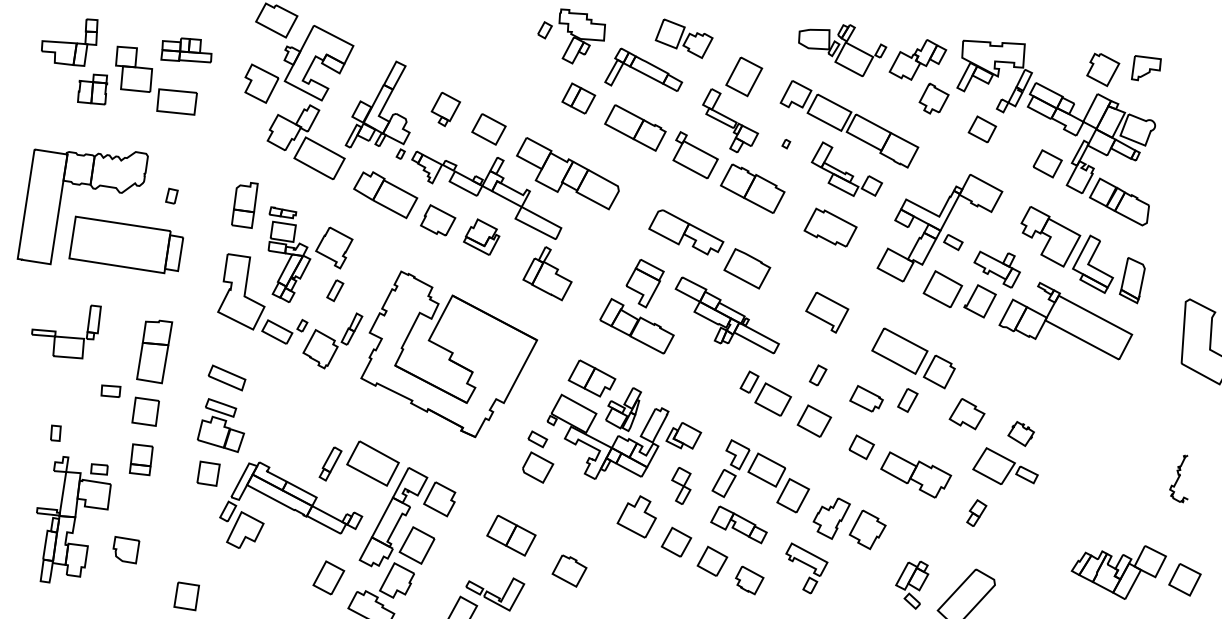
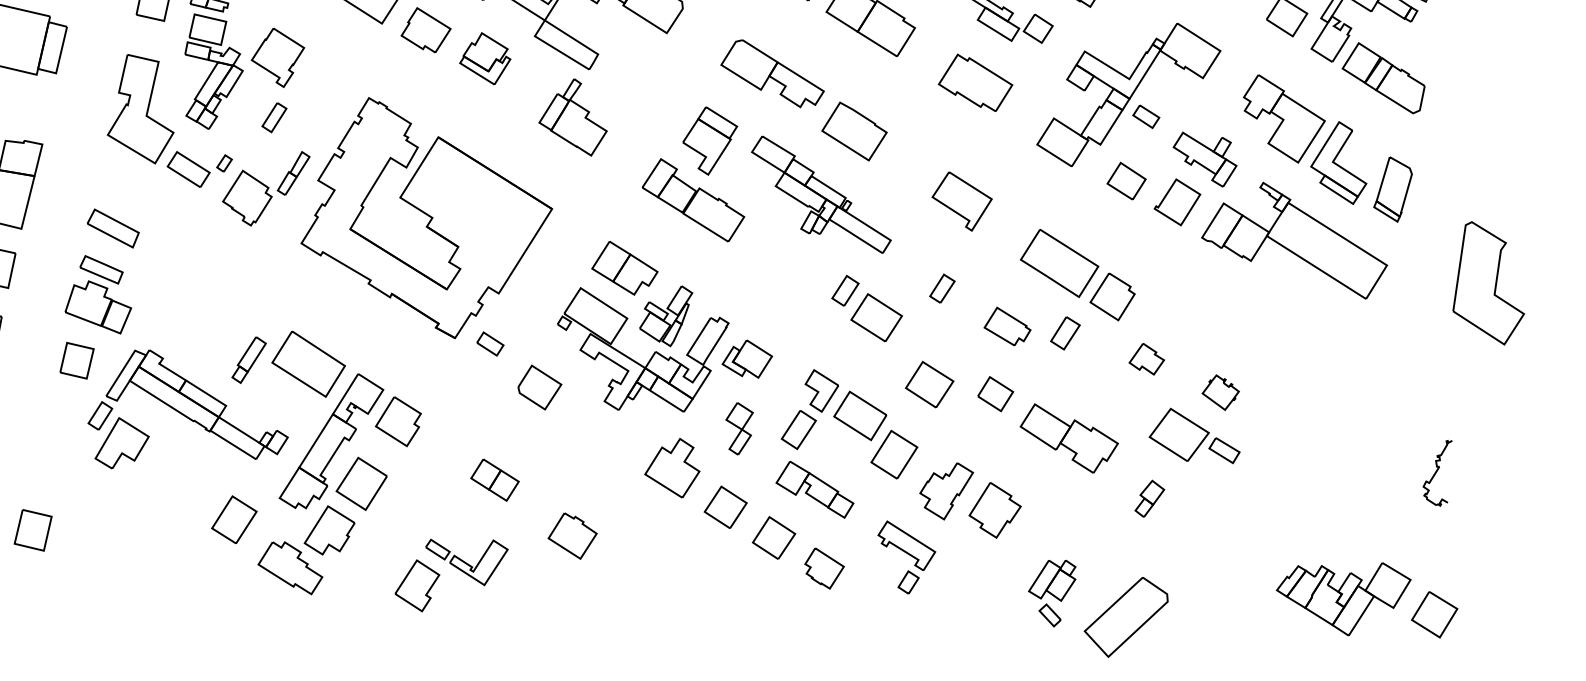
part: (942, 288) -> (1126, 180), size x0.7
part: (966, 414) -> (1146, 359), size x0.7
part: (814, 420) -> (929, 383), moved
part: (537, 439) -> (490, 344), moved
part: (511, 535) -> (495, 480), size x0.7

